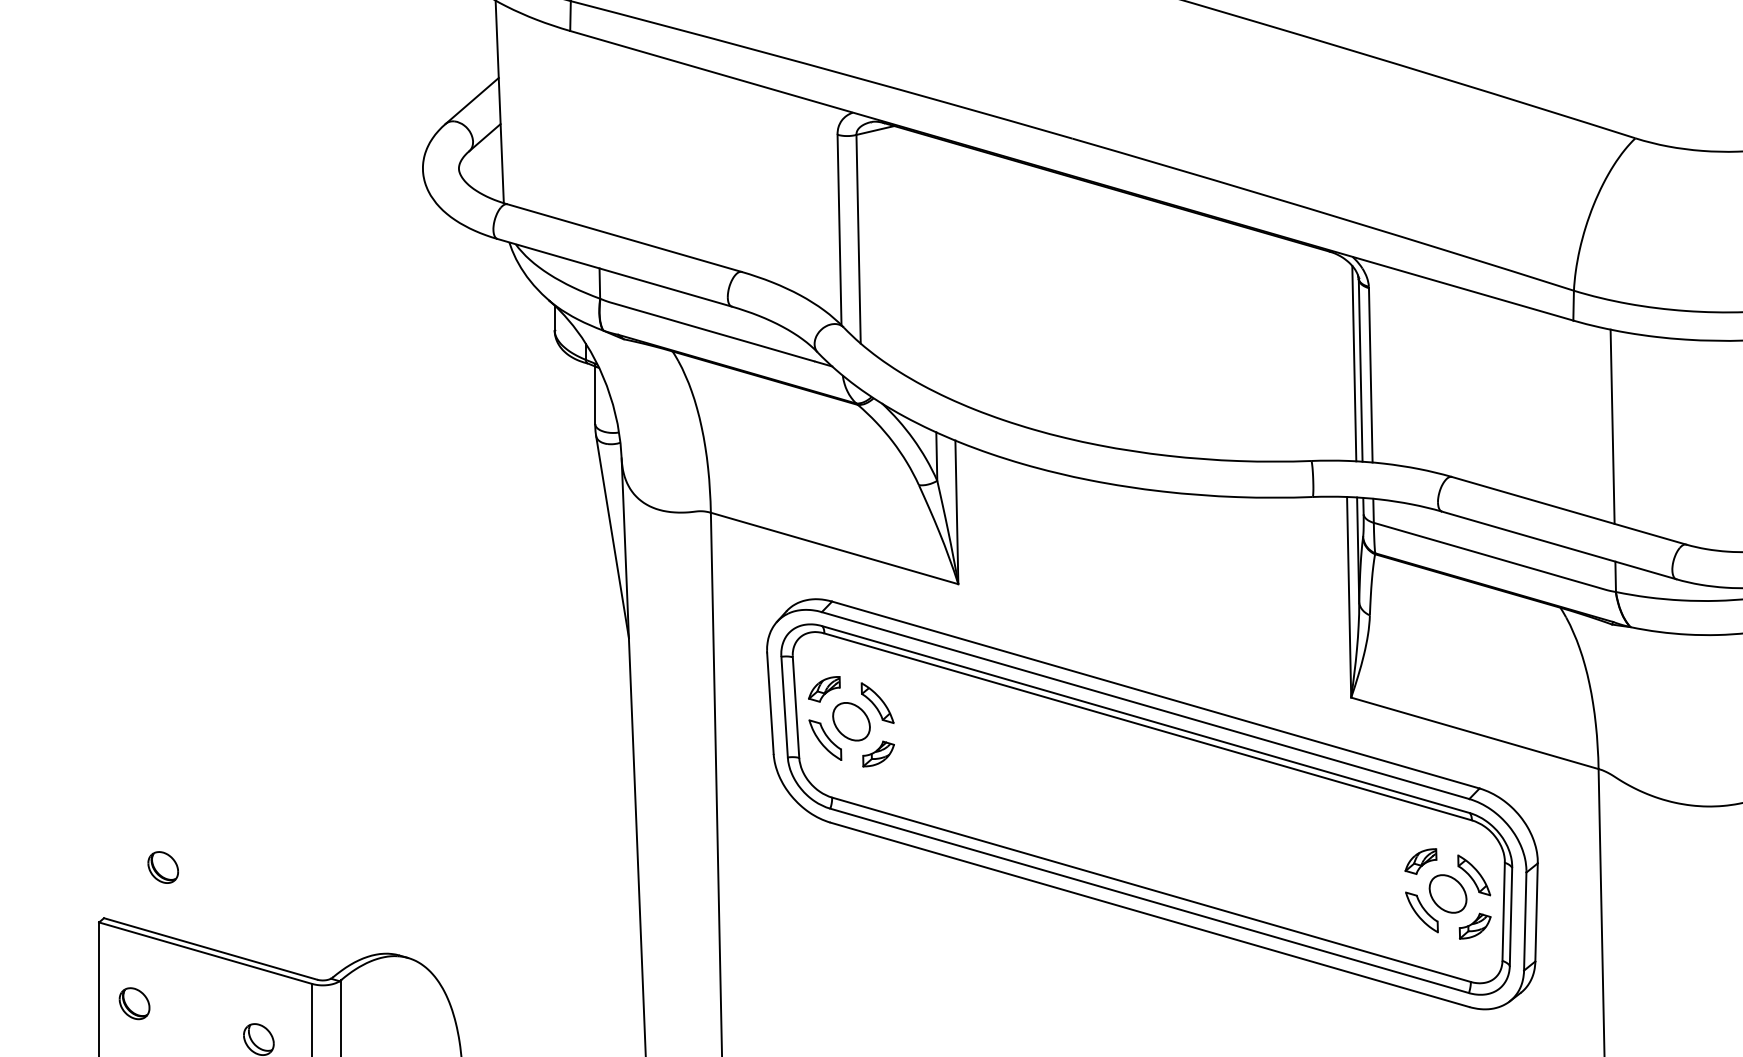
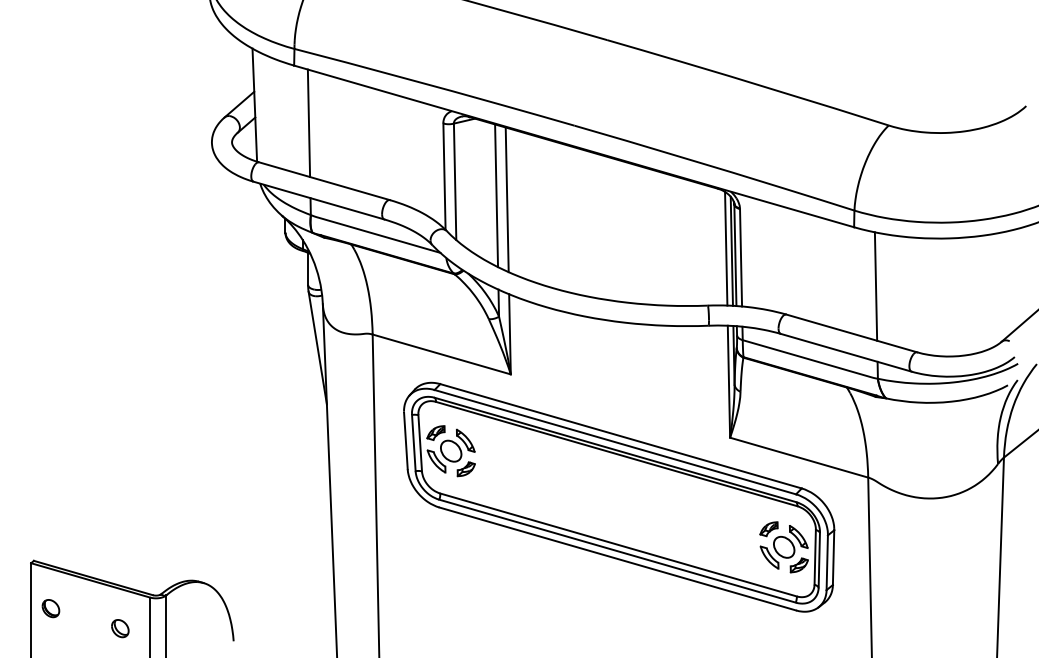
line: (595, 134) -> (308, 123), added
line: (932, 263) -> (496, 195), added
line: (950, 270) -> (506, 199), added
line: (1344, 358) -> (726, 248), added
part: (162, 867) -> (66, 532), removed

